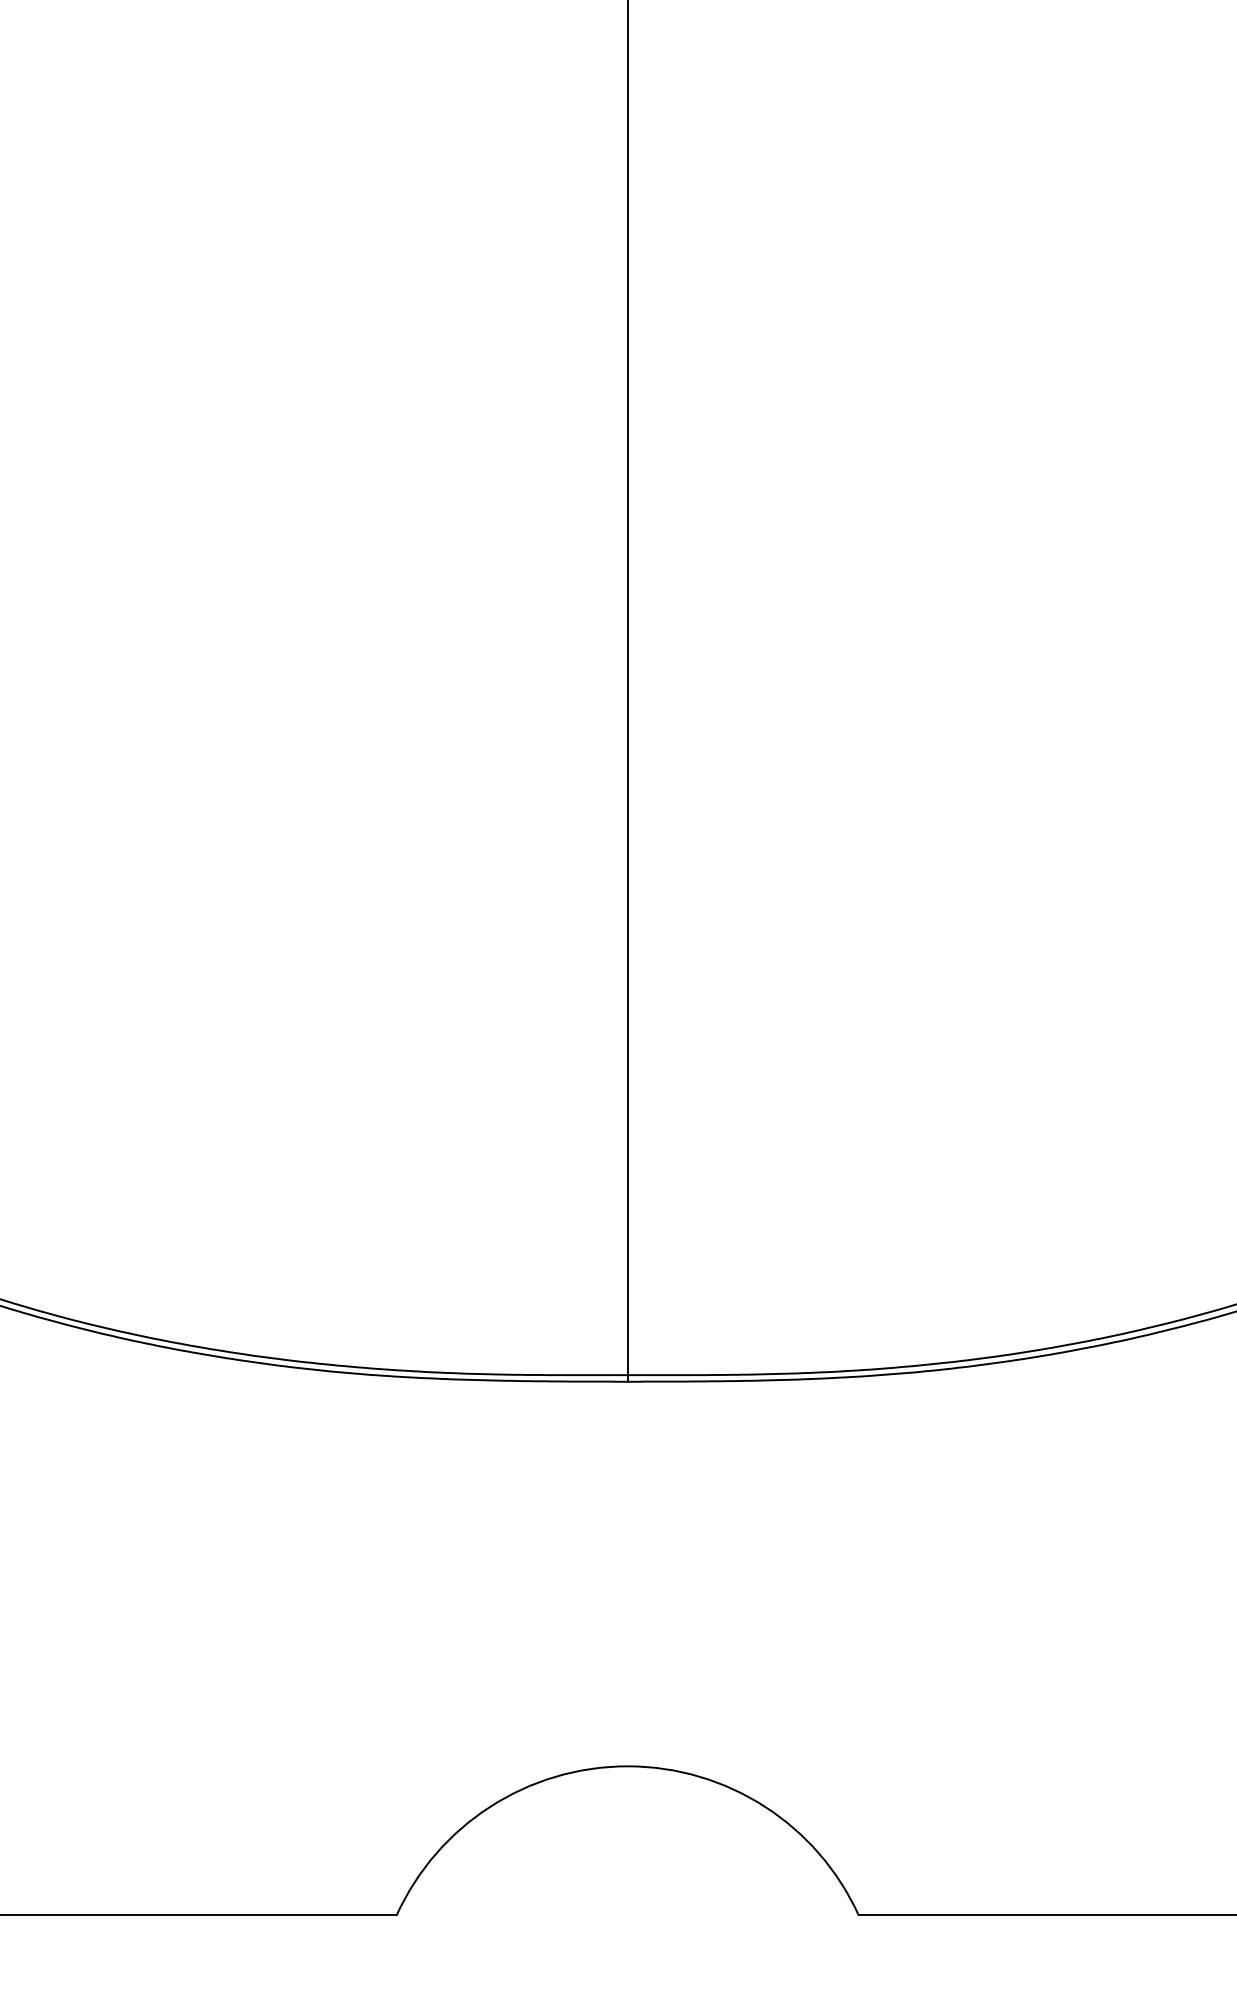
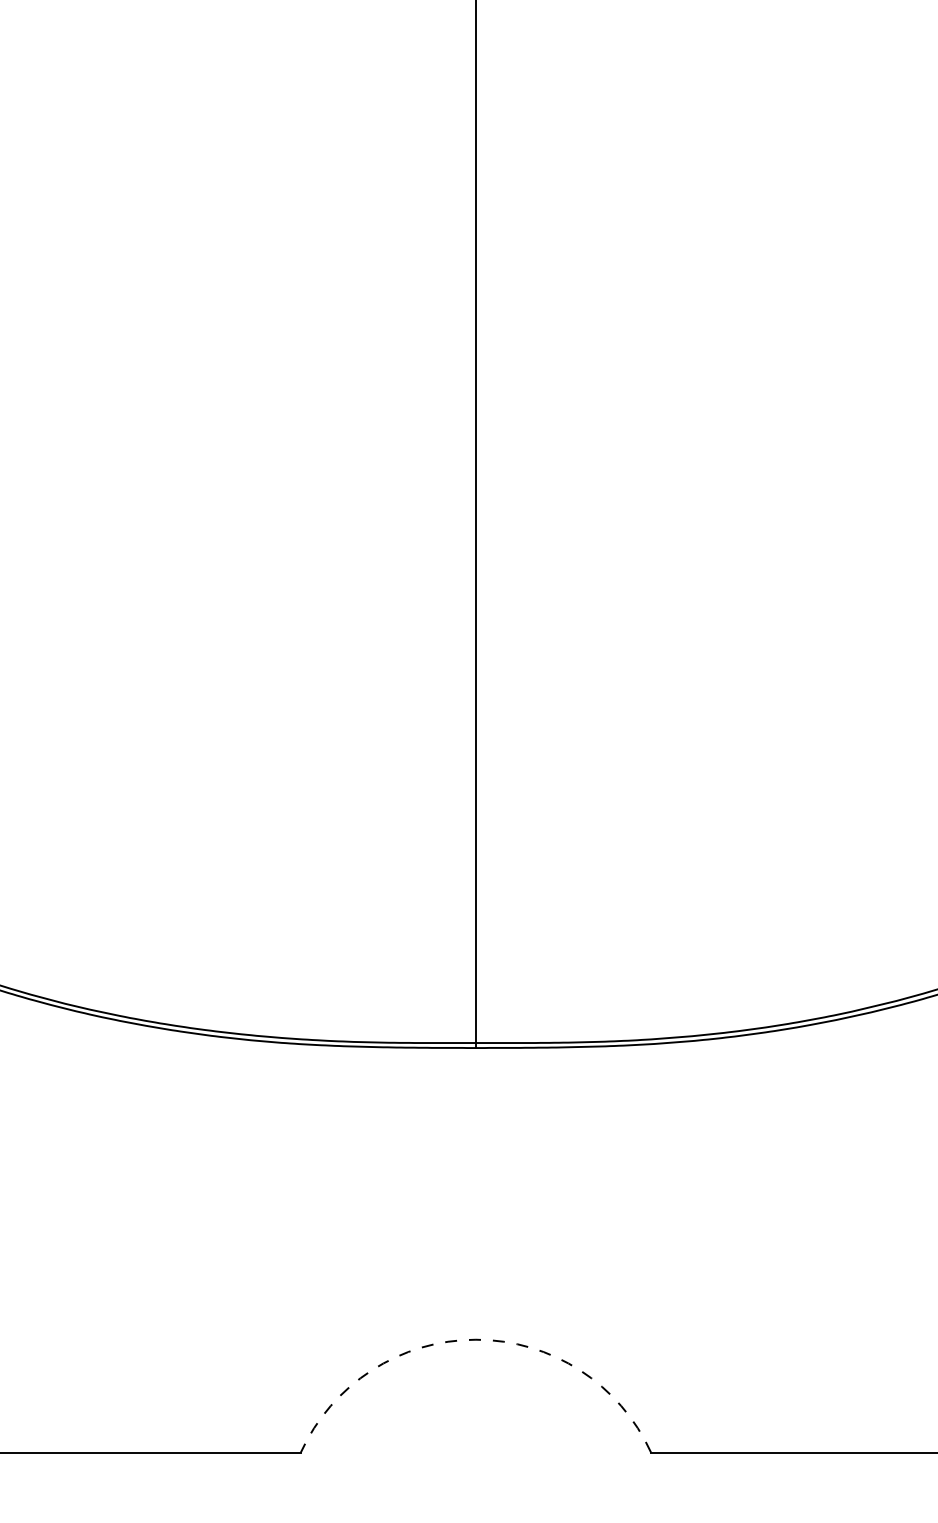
arc: (627, 1766) -> (475, 1339), solid -> dashed

